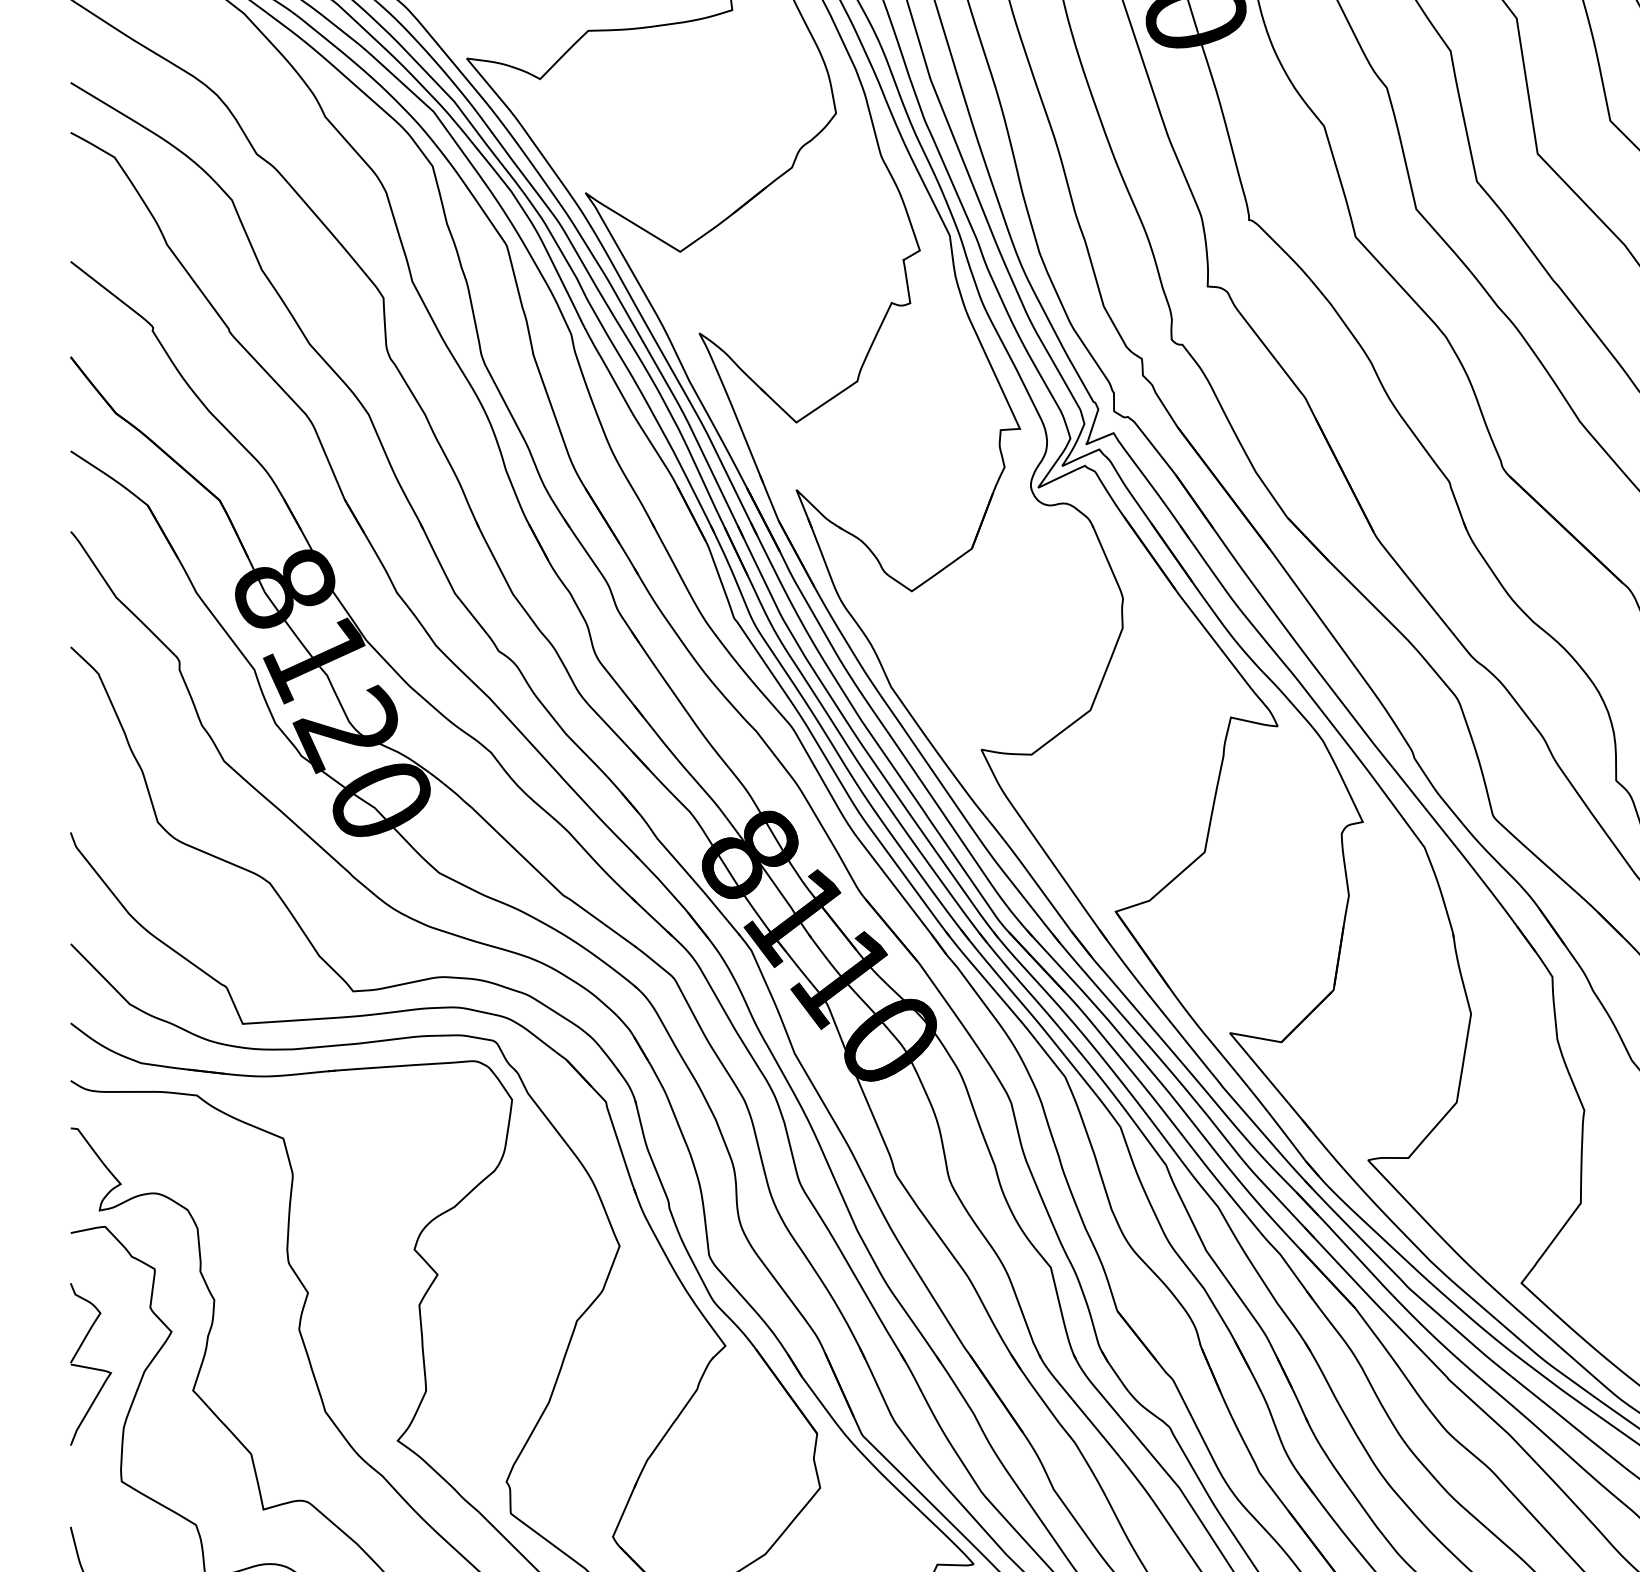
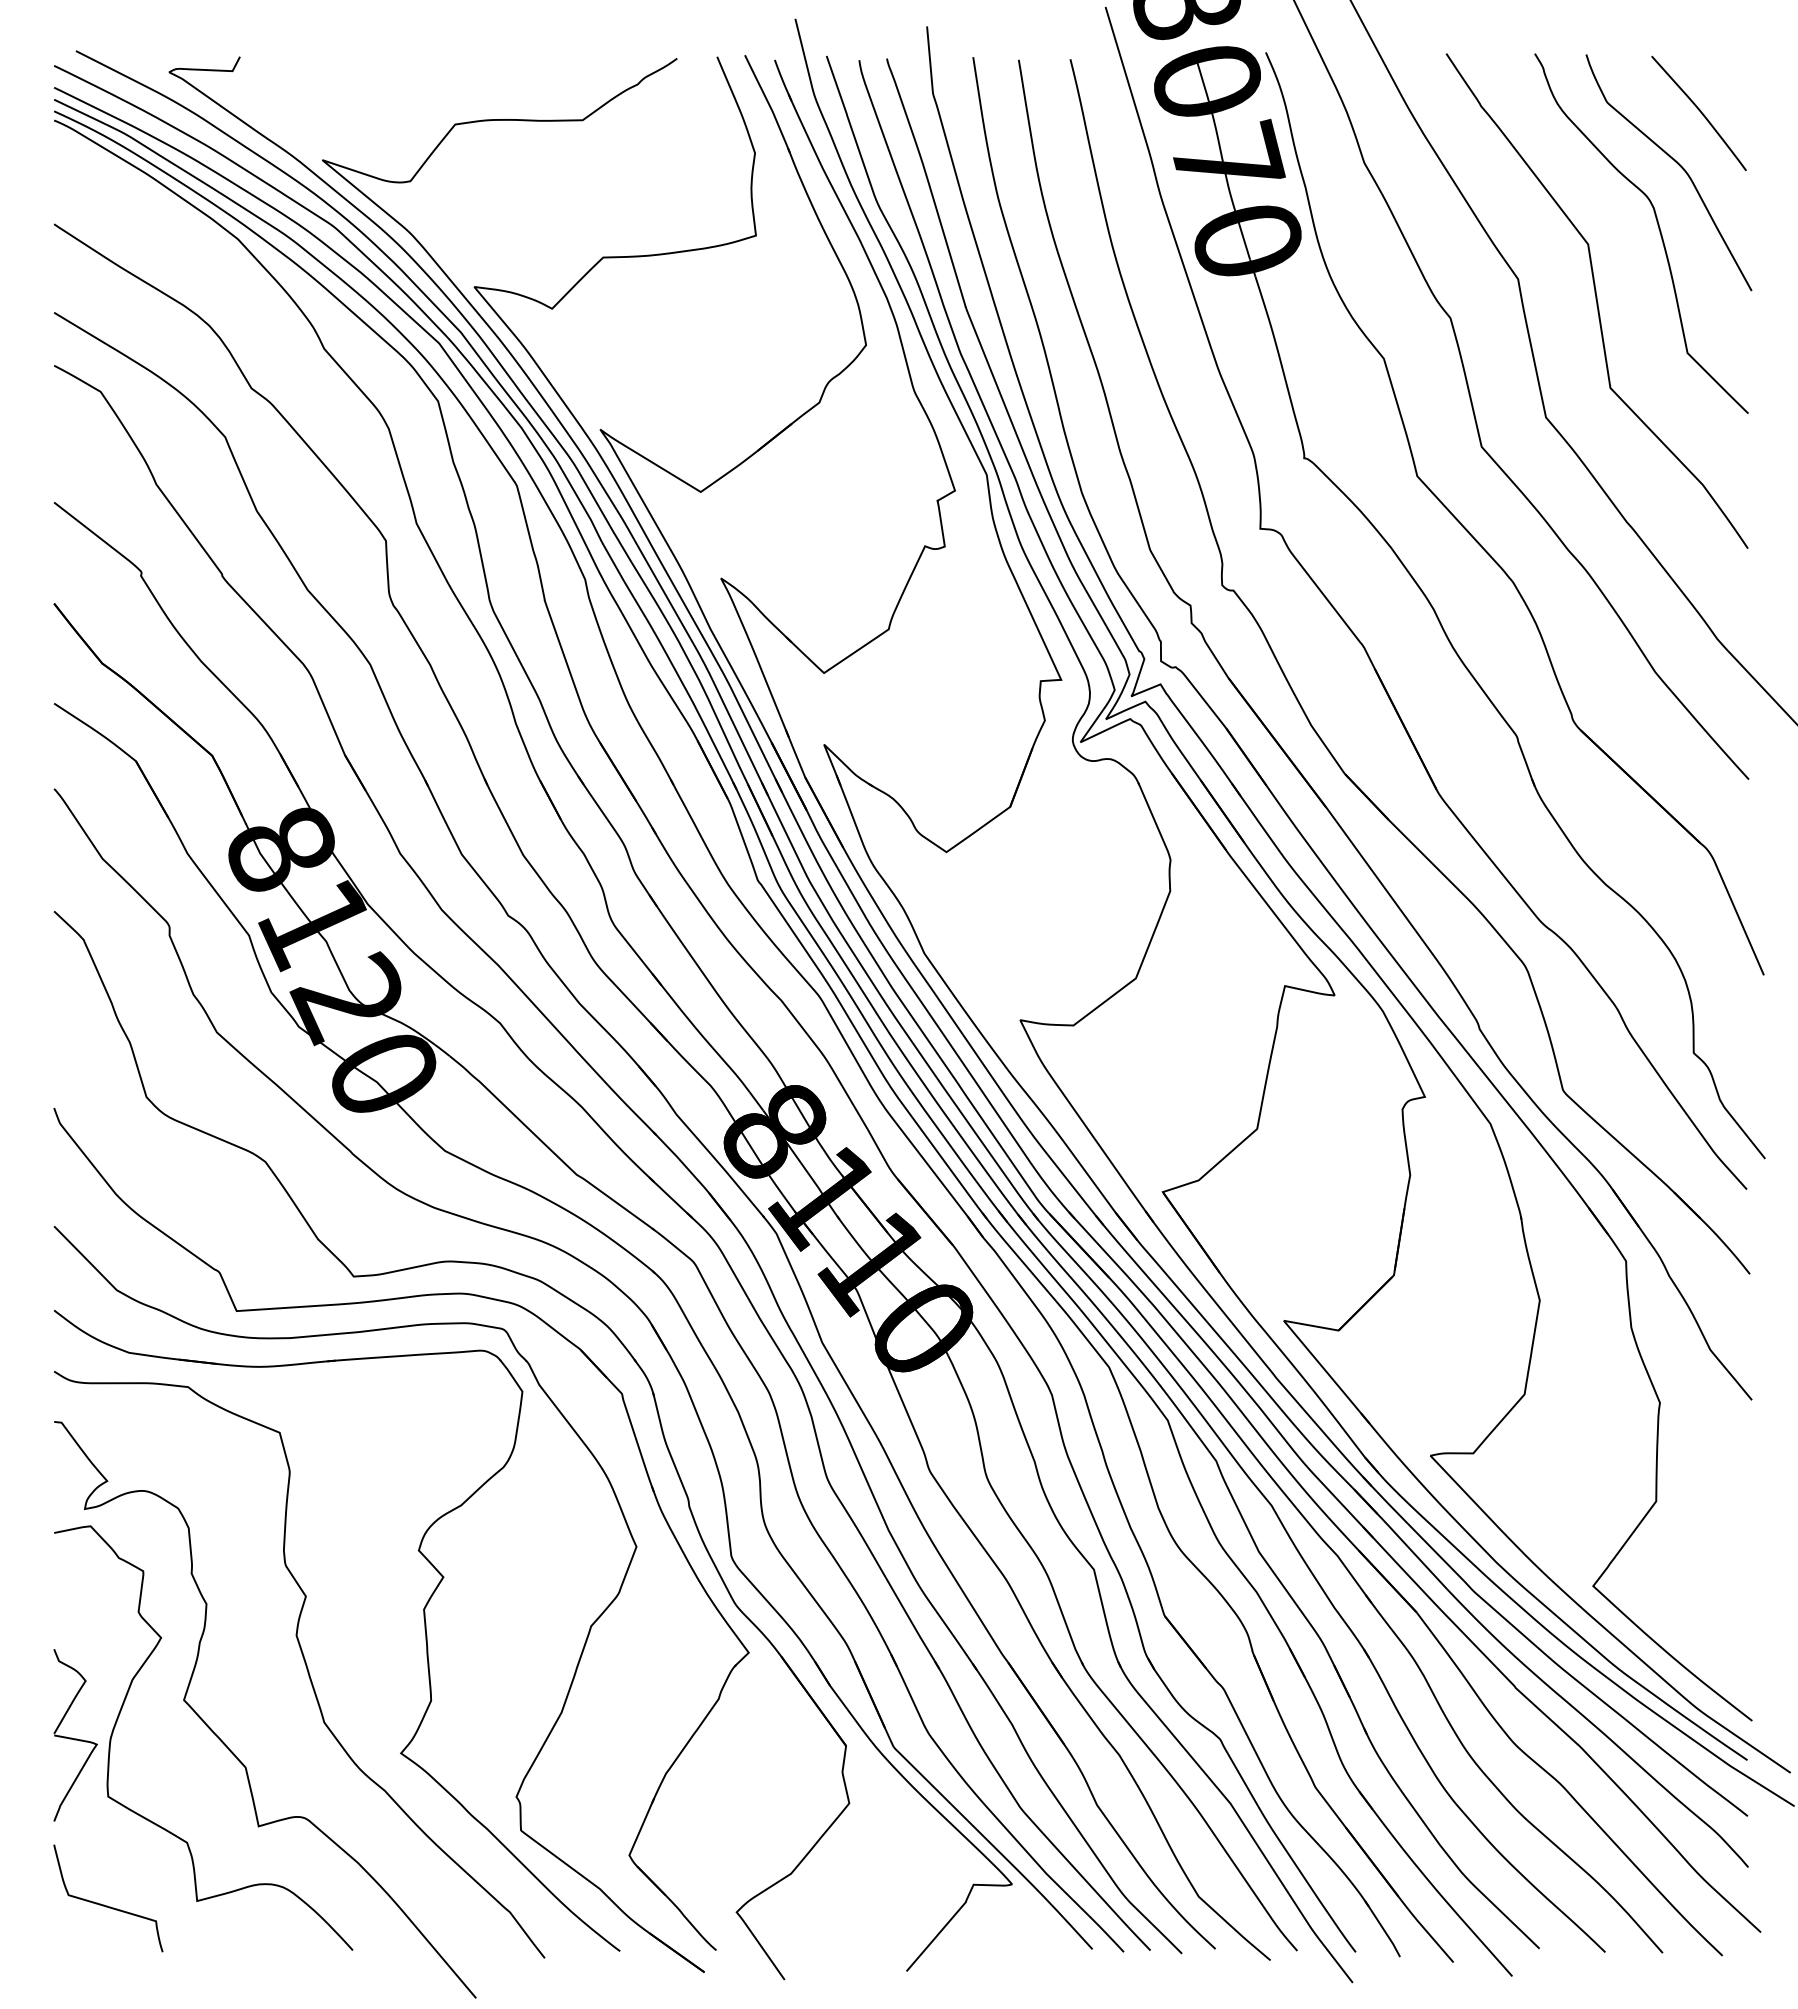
part: (90, 1364) -> (75, 1735), moved

